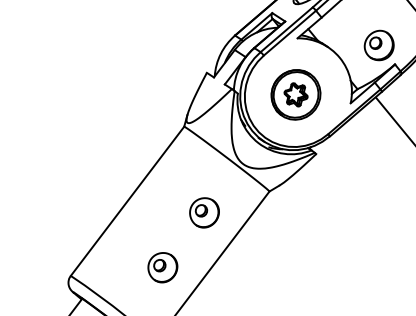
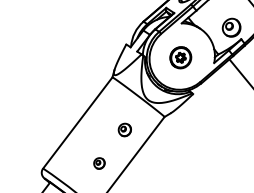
part: (295, 94) -> (180, 57), size x0.7
part: (203, 212) -> (124, 129), size x0.7
part: (162, 267) -> (99, 163), size x0.6

